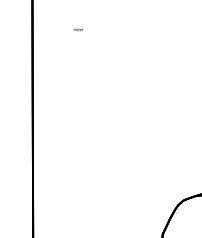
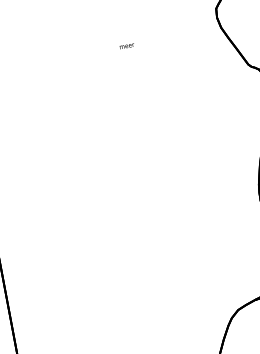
text: (78, 29) -> (126, 45), moved

